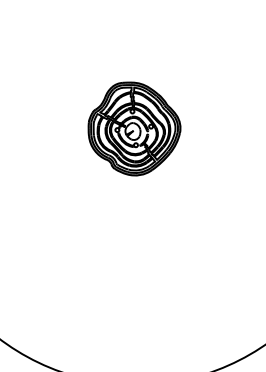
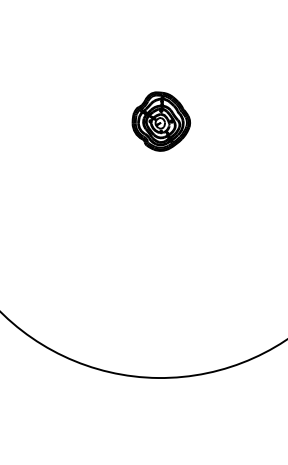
part: (133, 128) -> (160, 121), size x0.62

